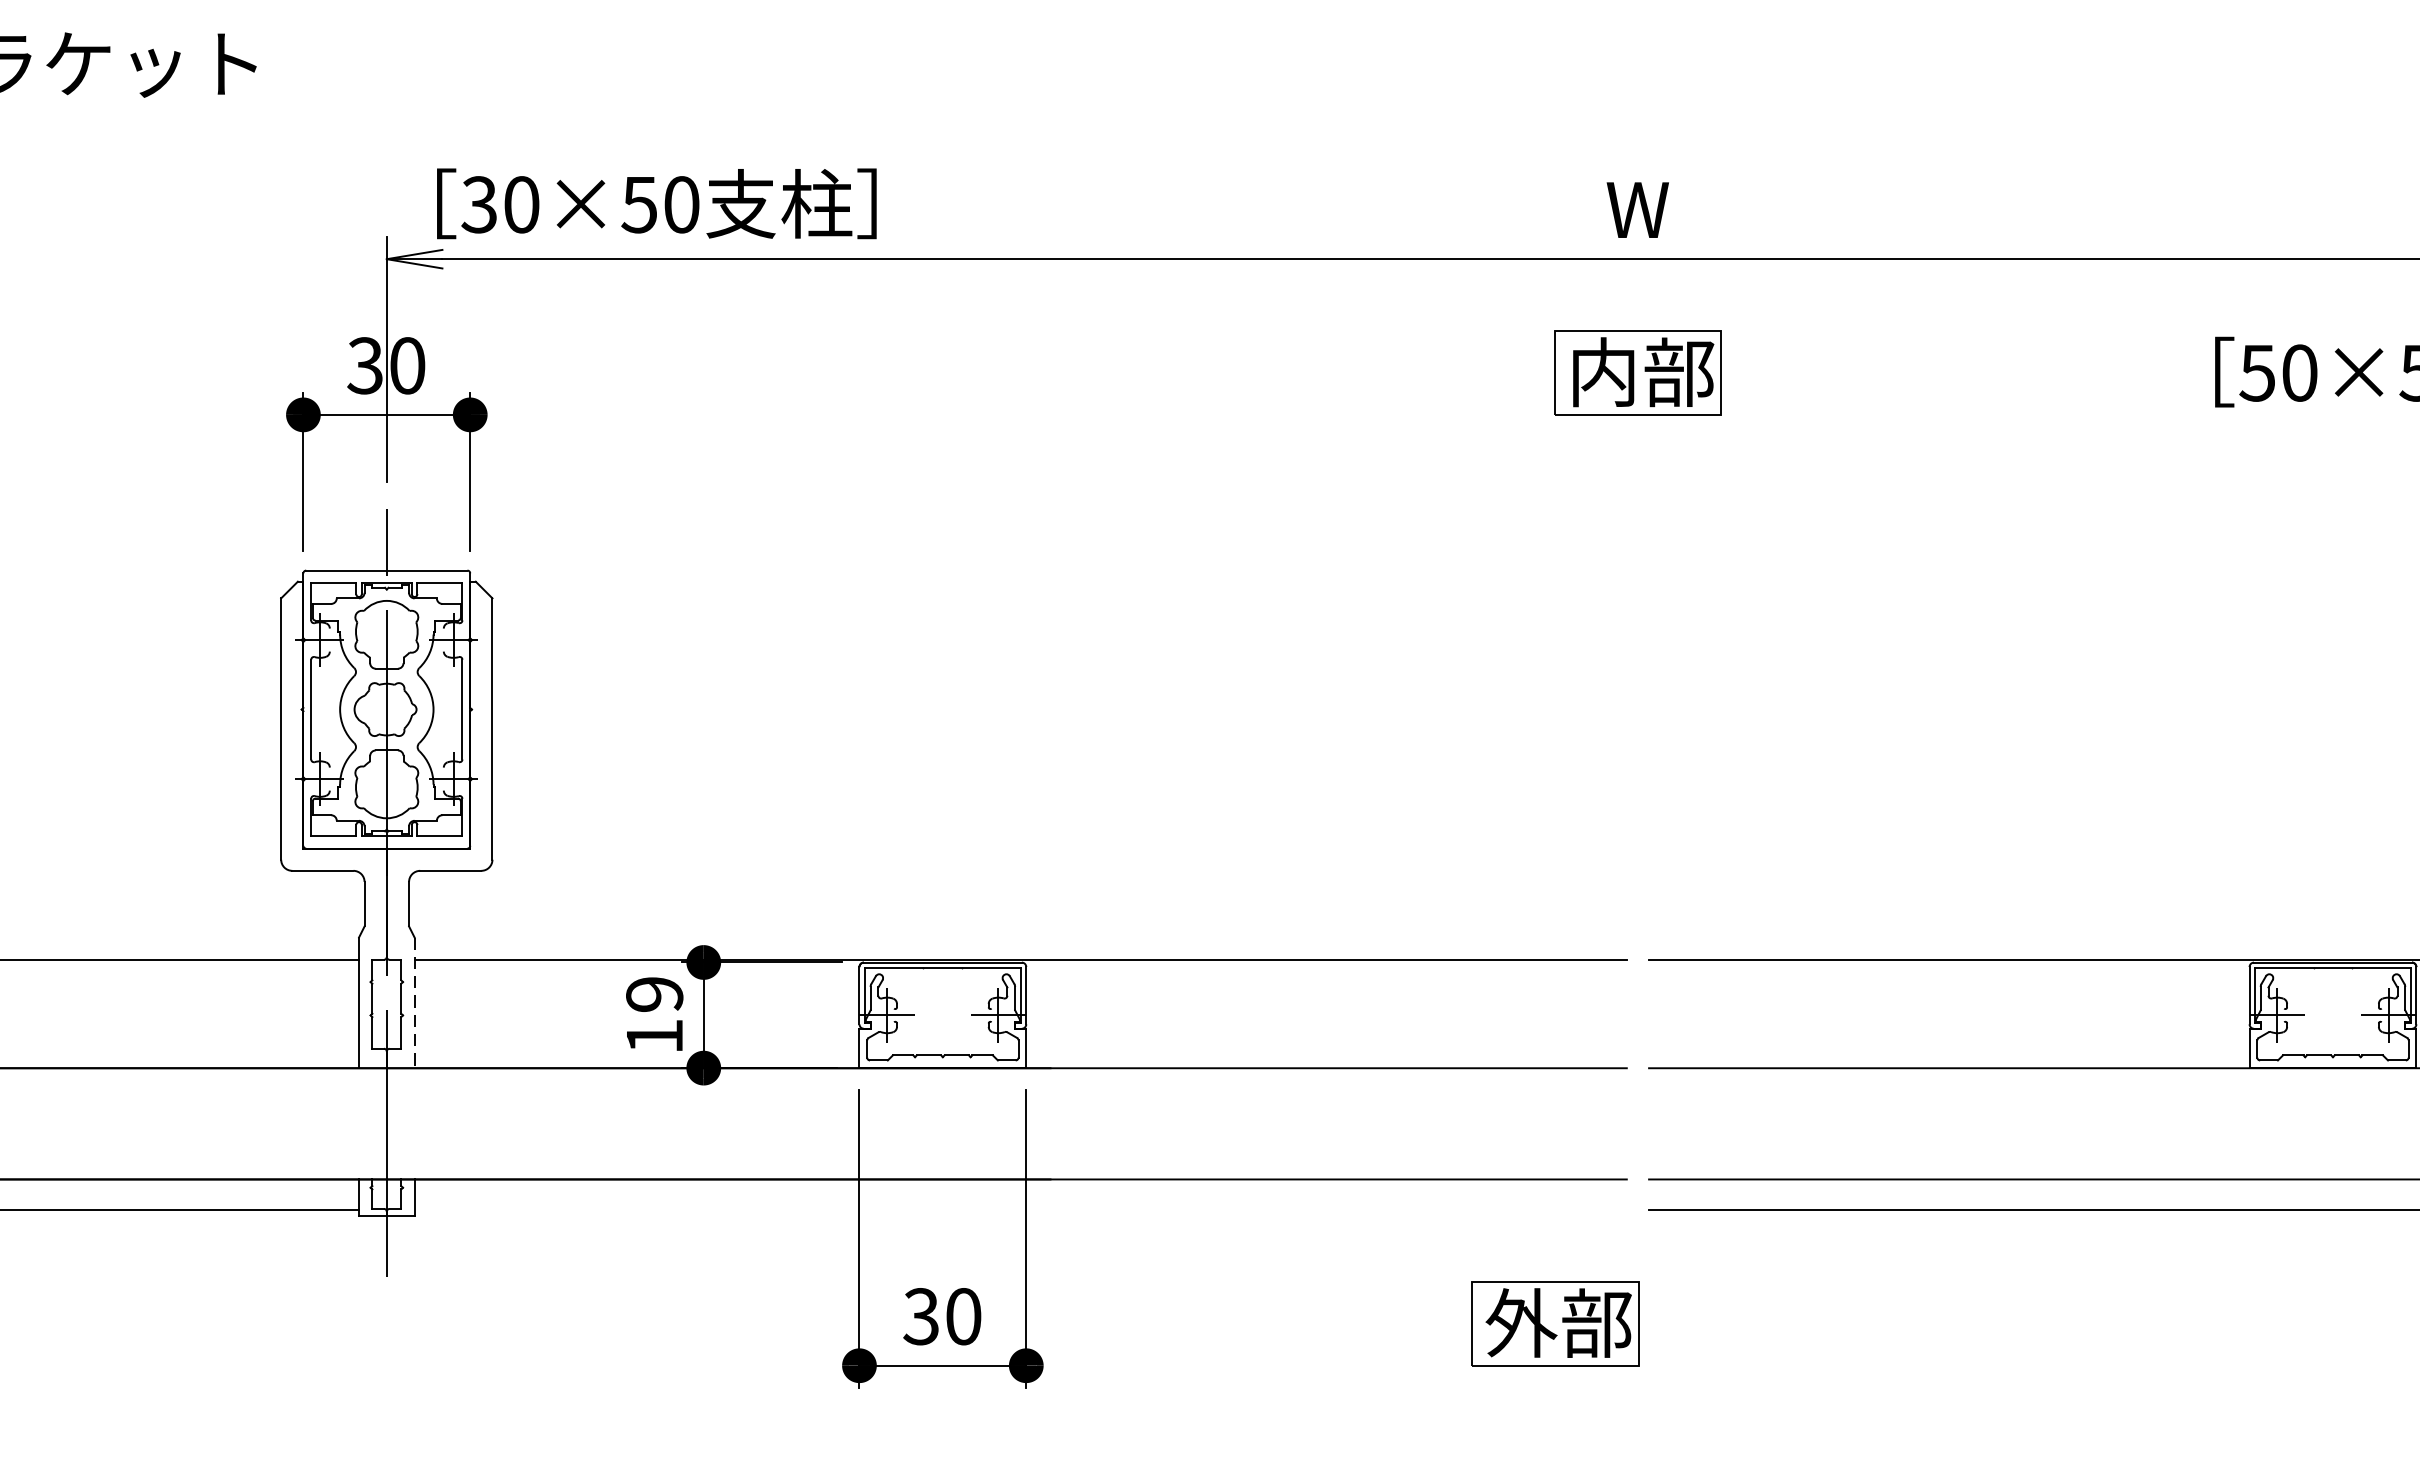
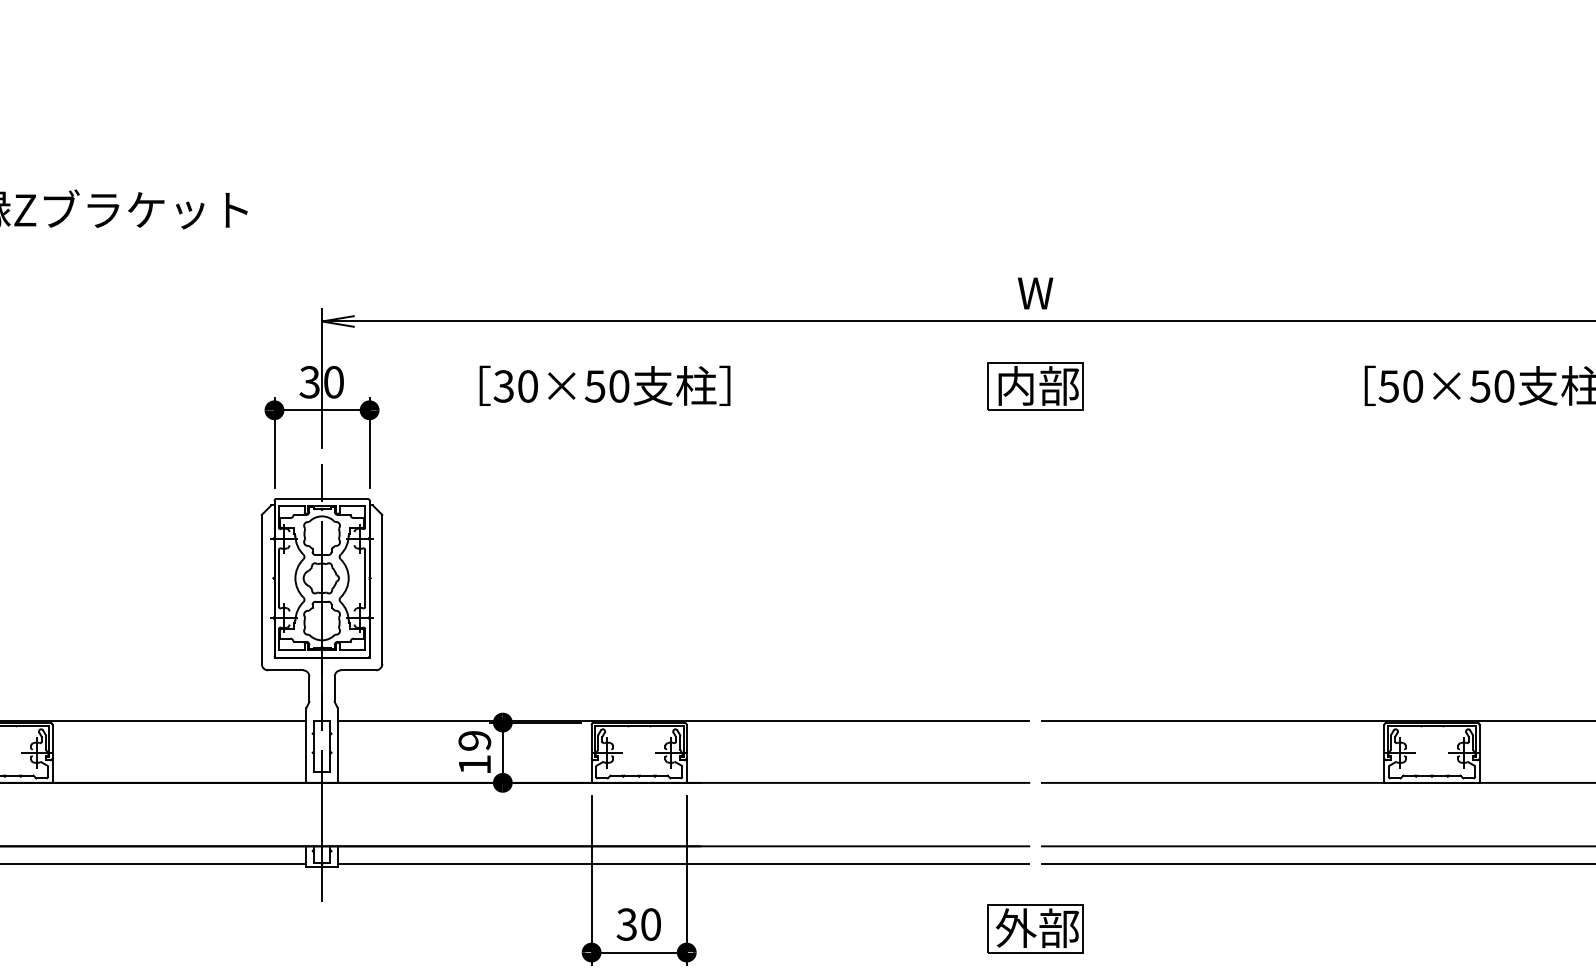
text: (655, 203) -> (604, 385), moved
line: (413, 1004) -> (337, 746), dashed -> solid
line: (1020, 1209) -> (683, 863), added
part: (1555, 1323) -> (1035, 928), moved

